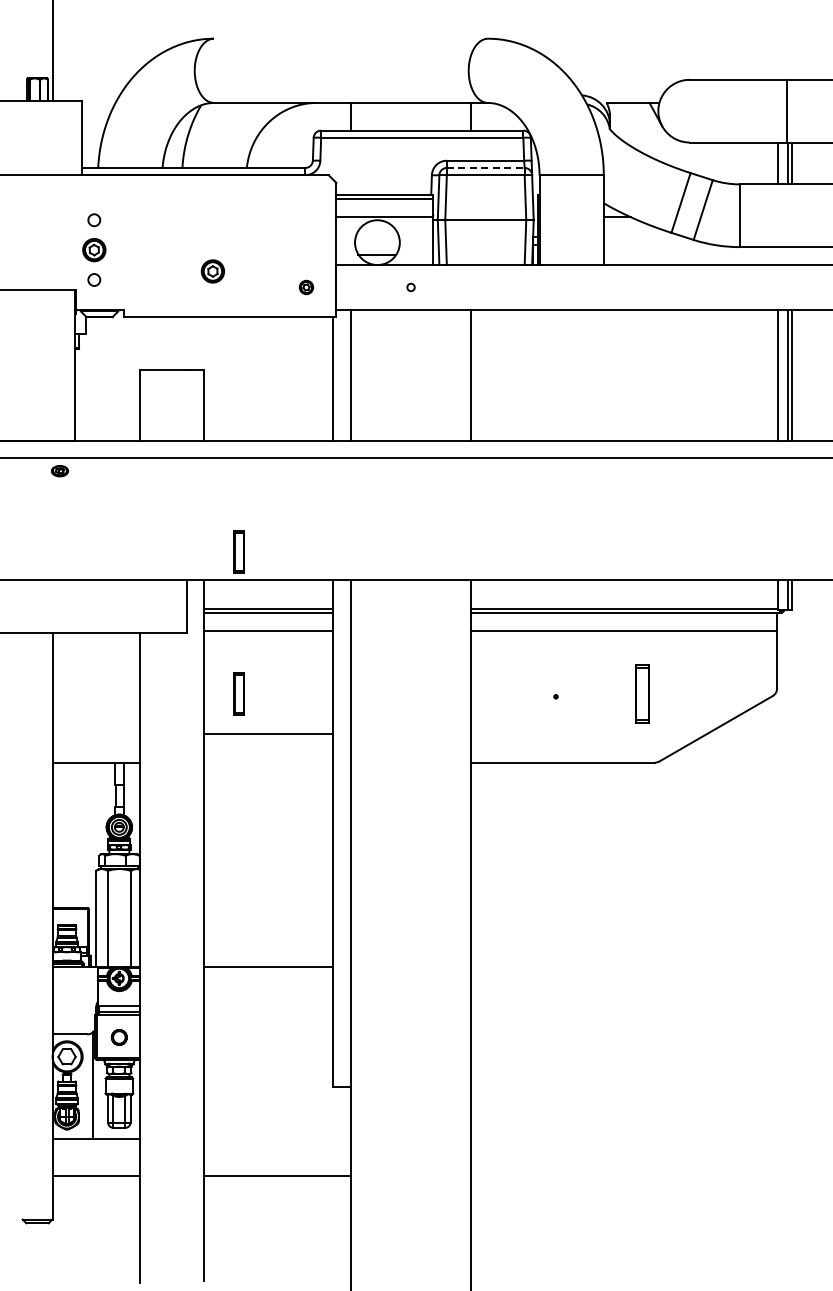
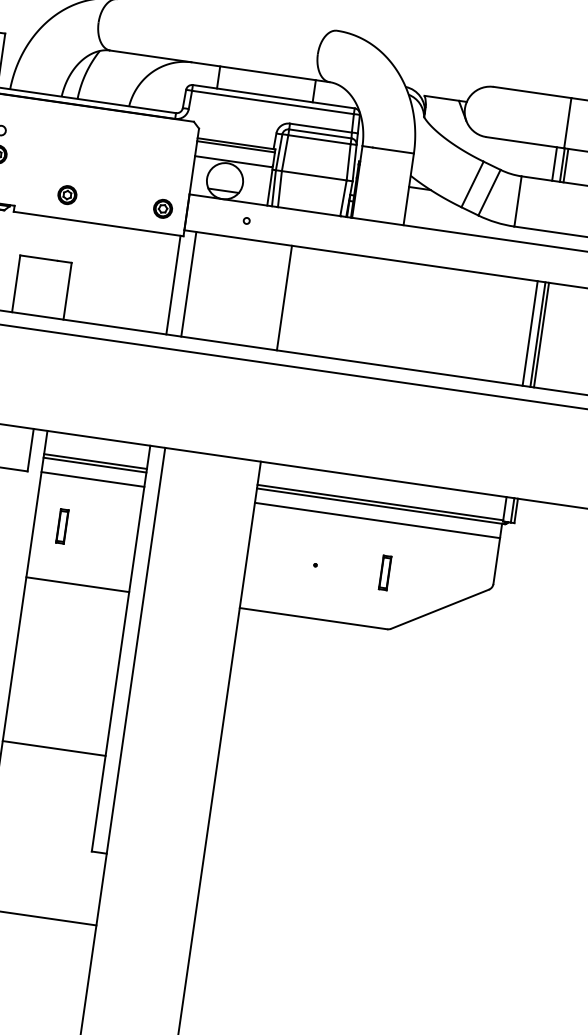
line: (485, 167) -> (320, 133), dashed -> solid
part: (212, 271) -> (67, 195), moved
part: (306, 287) -> (163, 208), size x1.67
part: (238, 551) -> (78, 412), removed
part: (642, 693) -> (385, 572), size x0.71
line: (268, 733) -> (77, 584), moved

